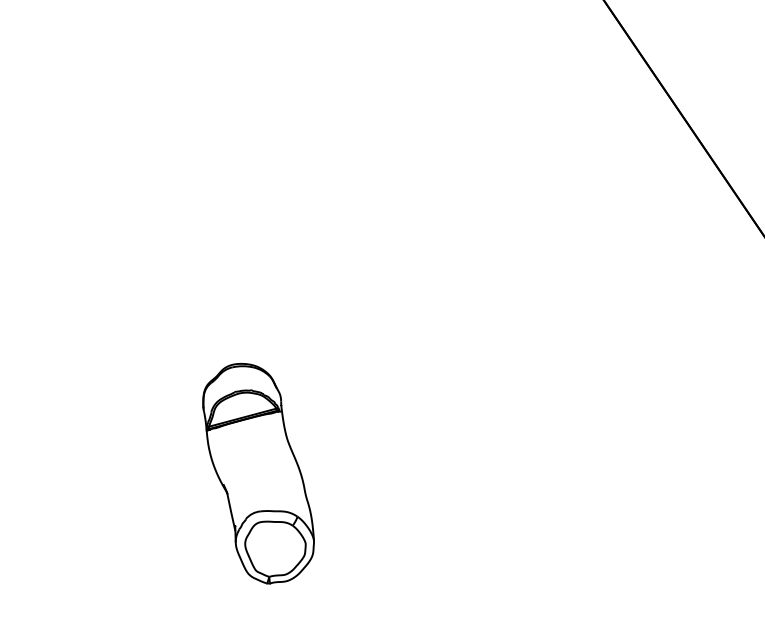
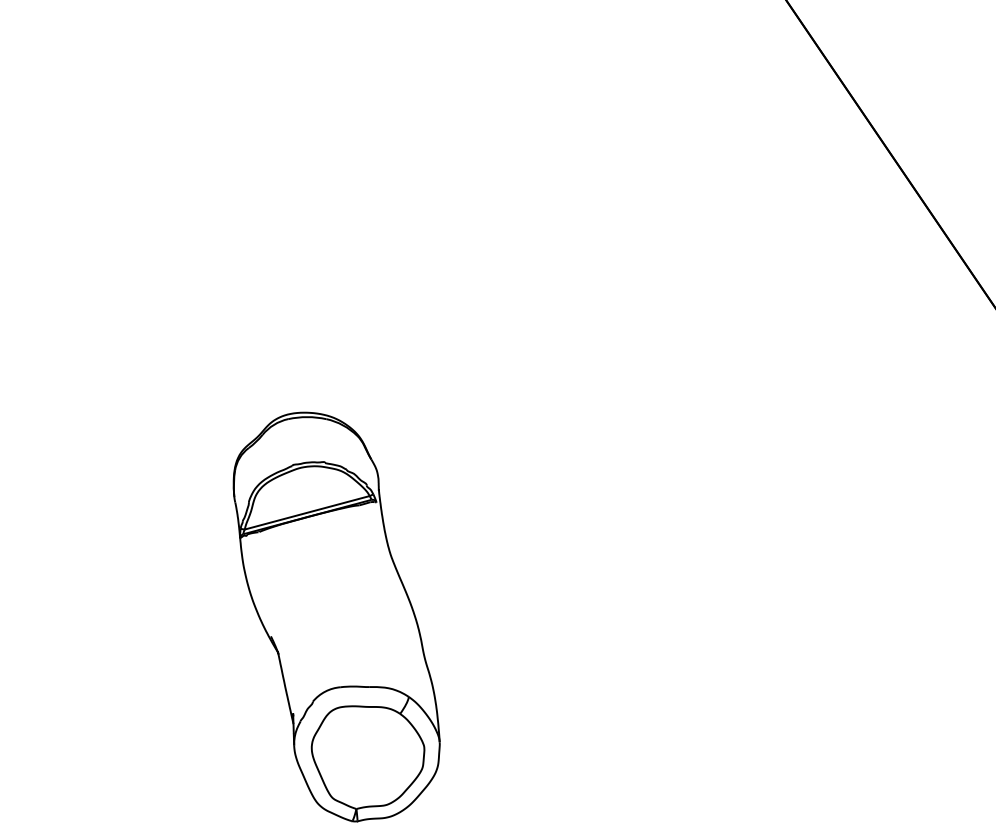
part: (258, 473) -> (336, 616), size x1.43

